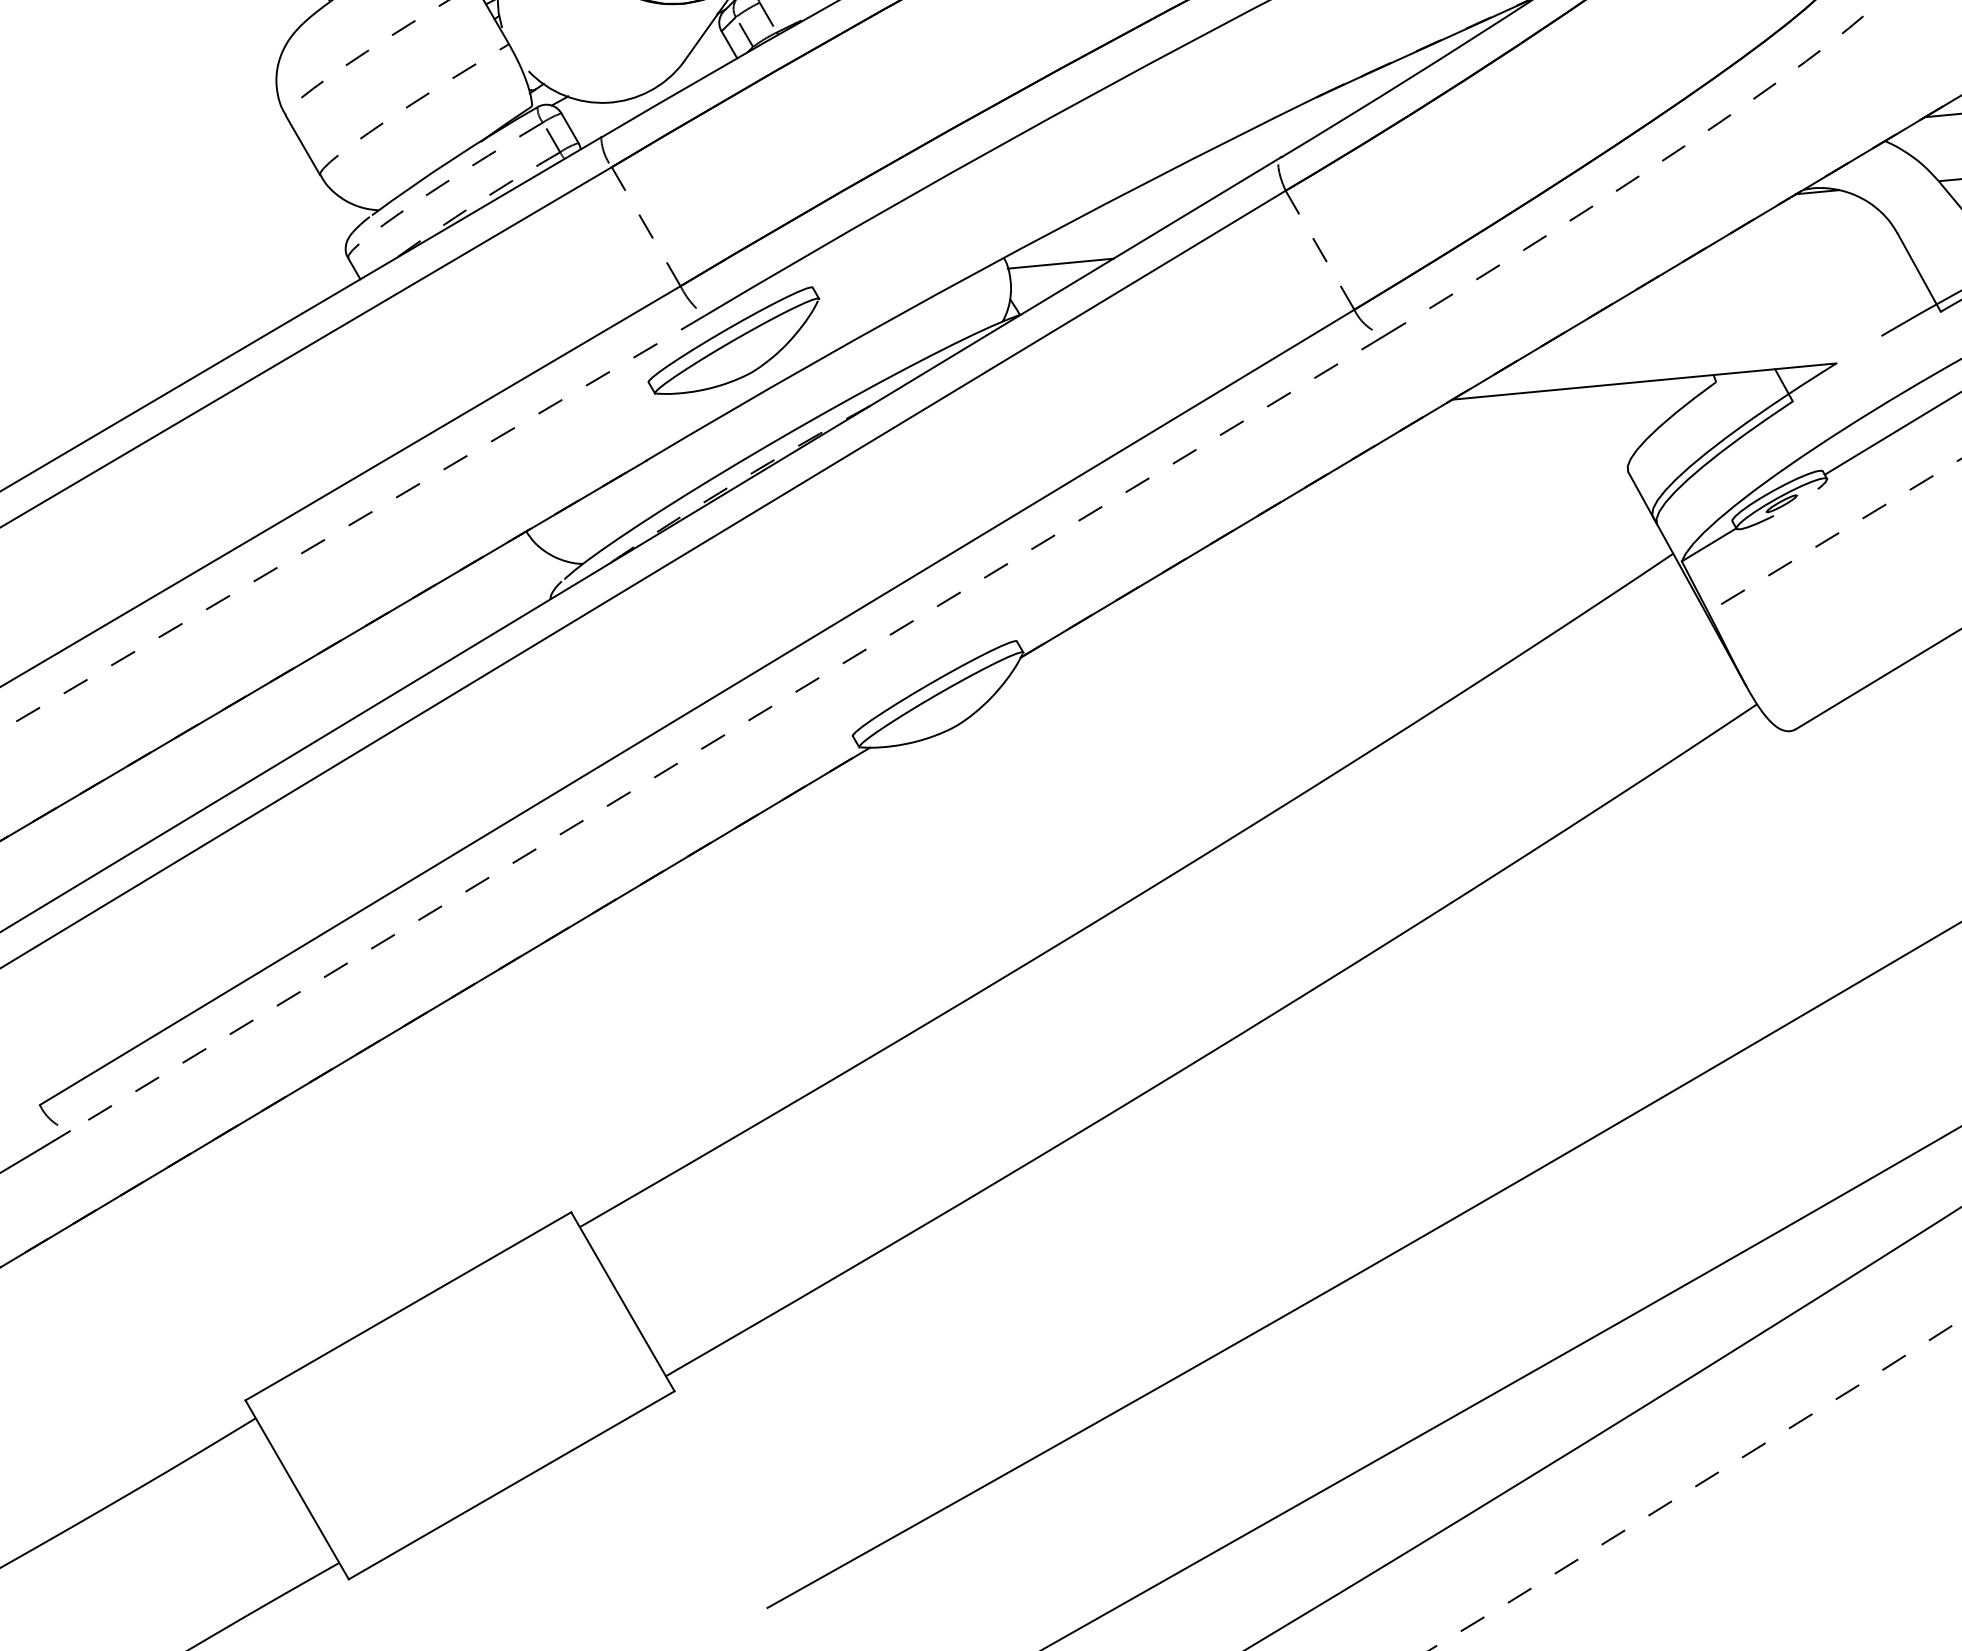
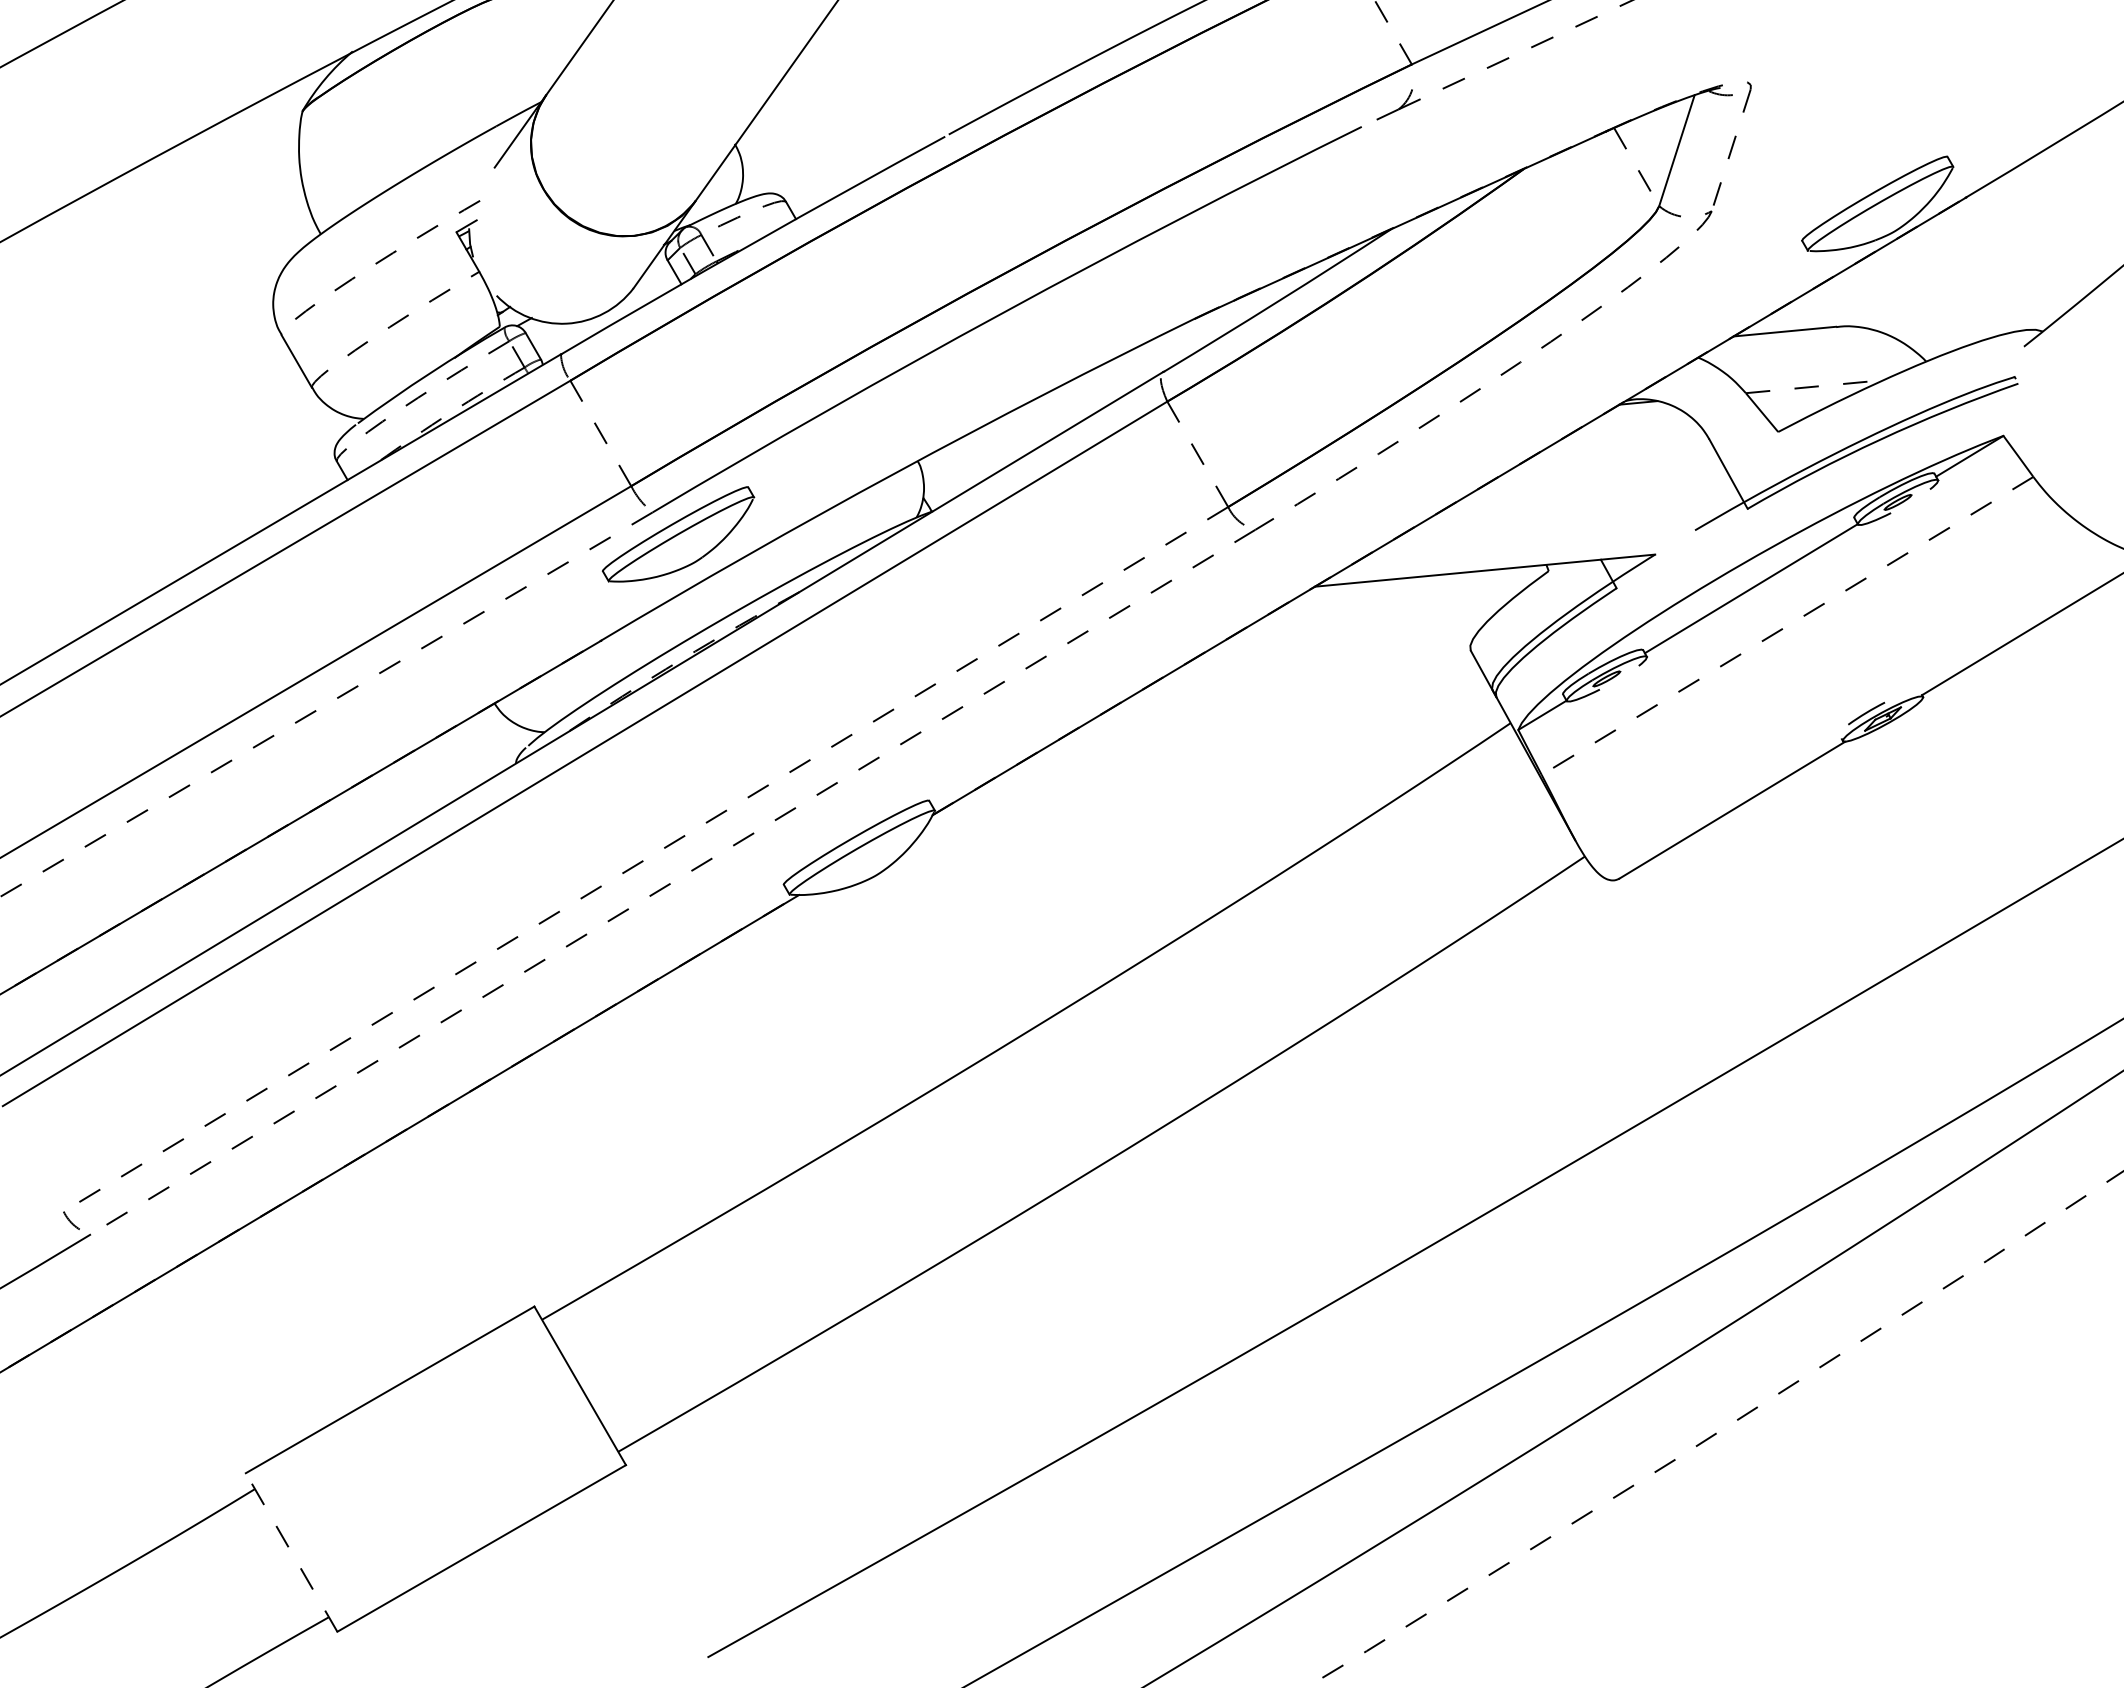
line: (1060, 262) -> (967, 465), removed
line: (696, 707) -> (645, 859), solid -> dashed
line: (297, 1489) -> (291, 1552), solid -> dashed

